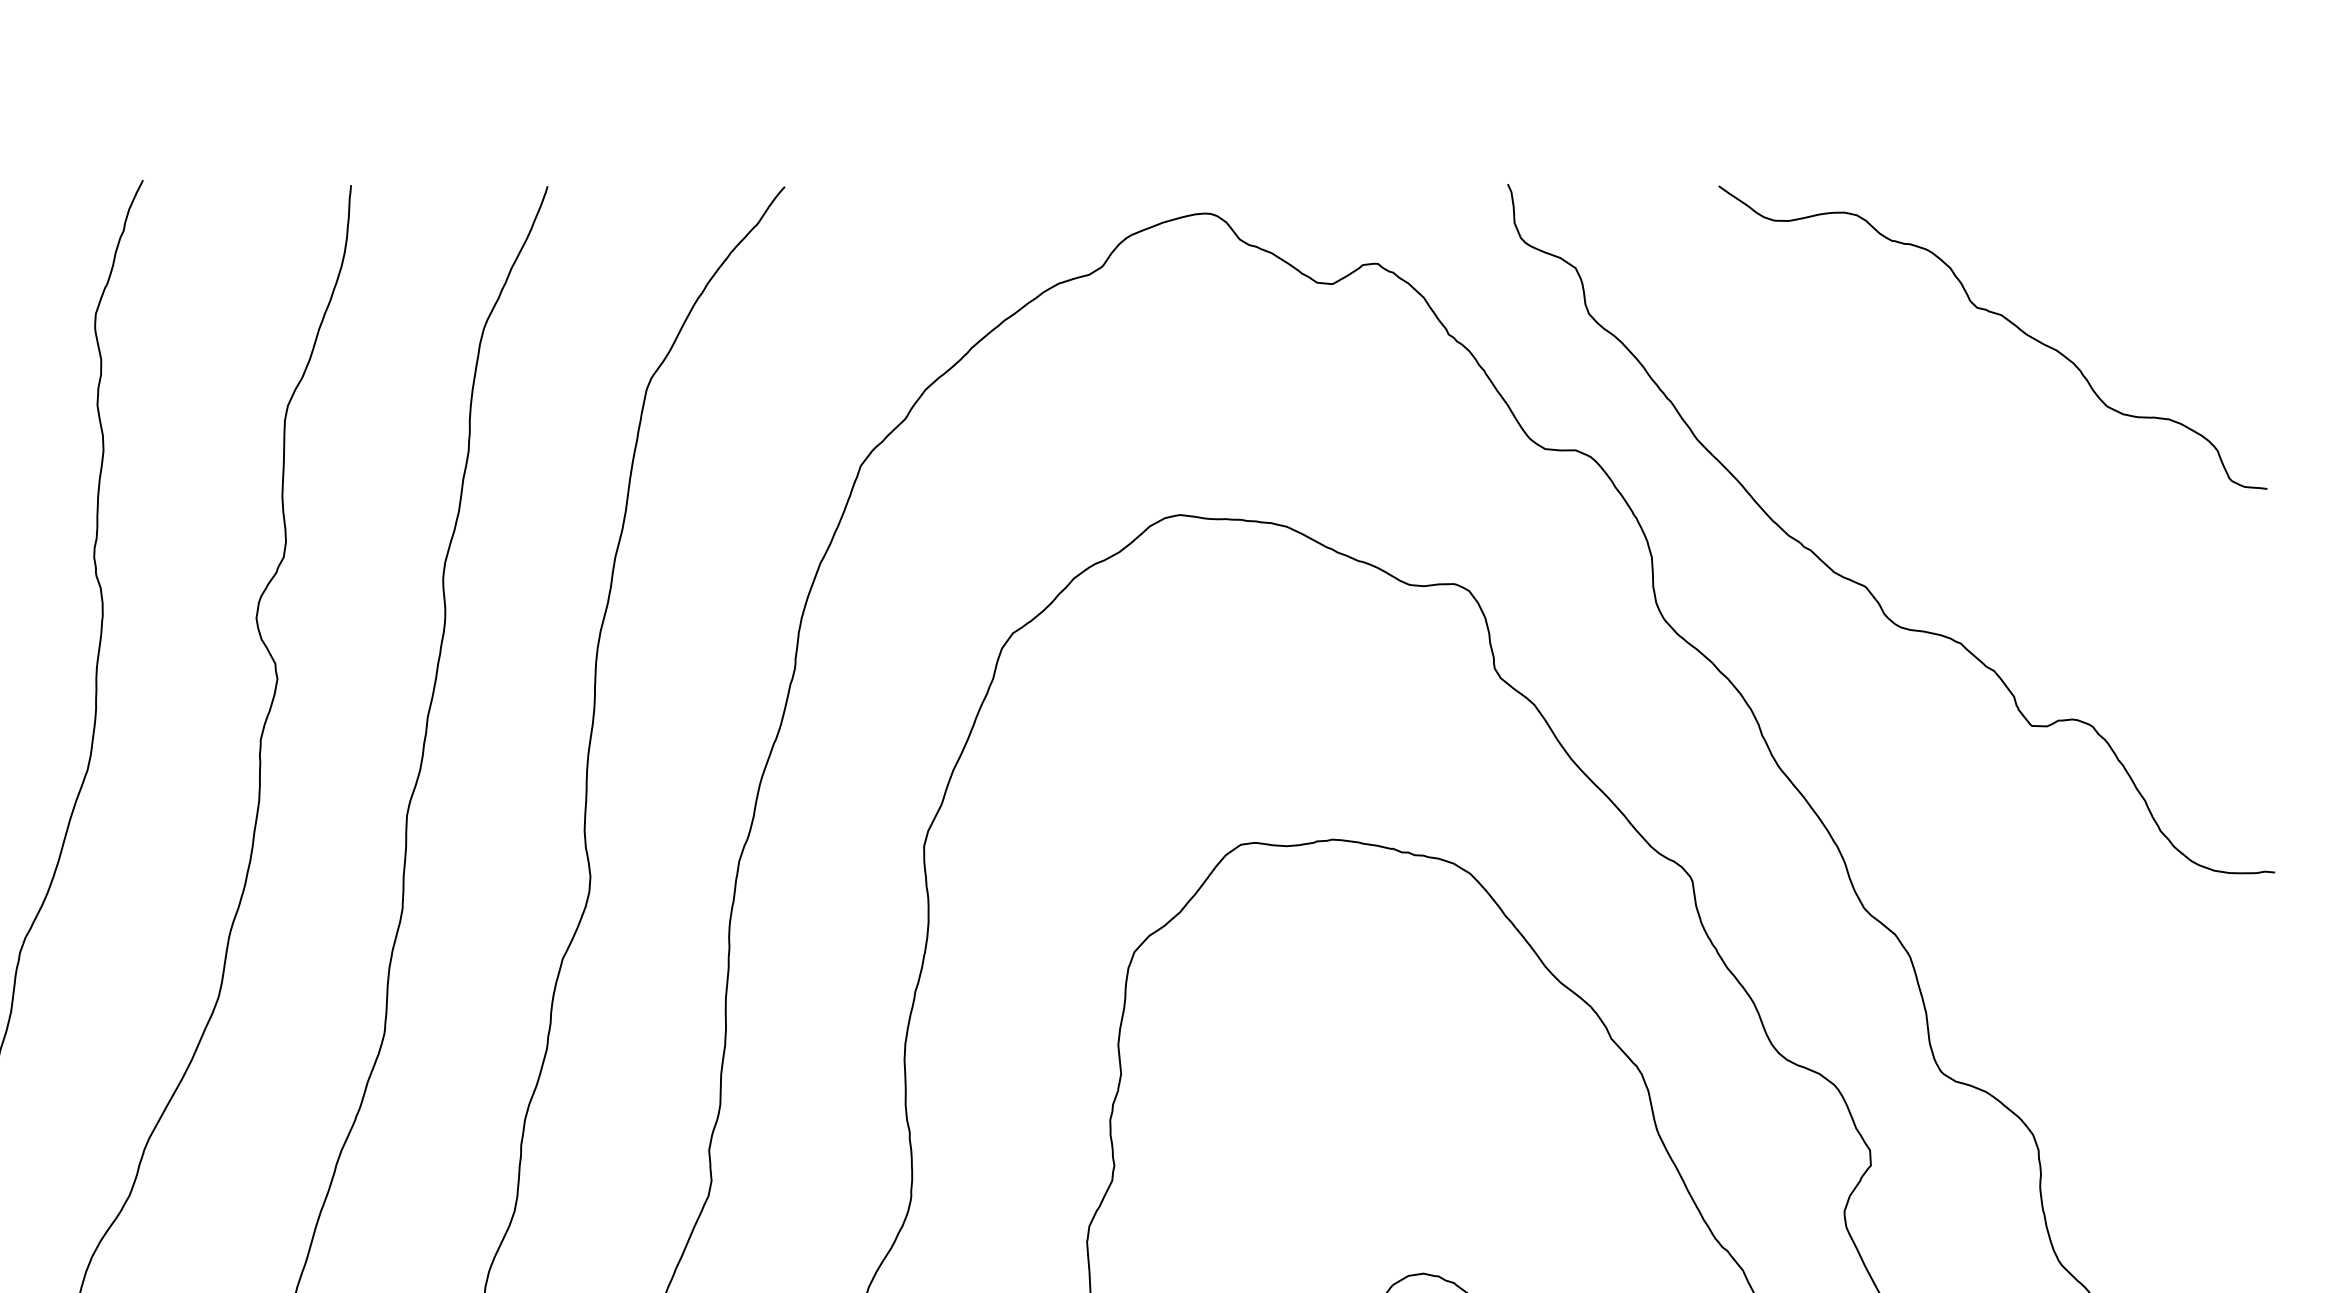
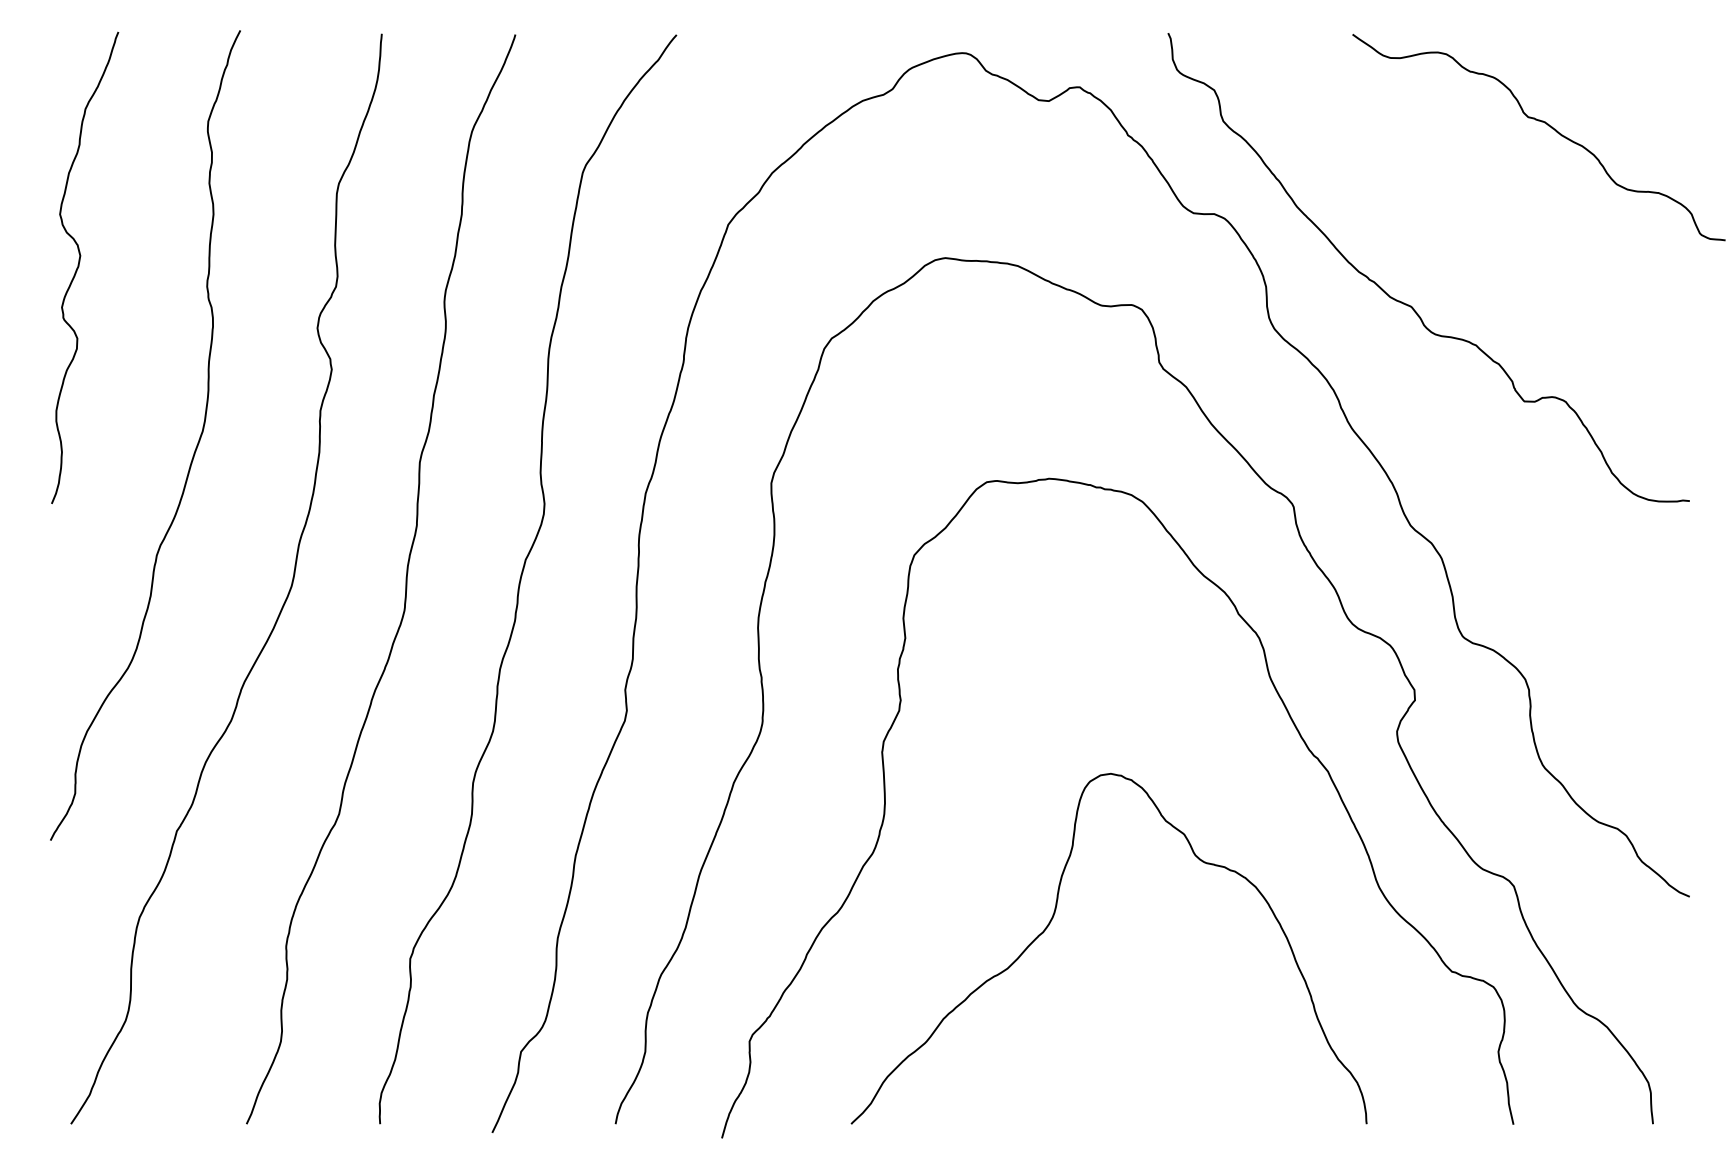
curve: (2006, 321) -> (1548, 126), moved

